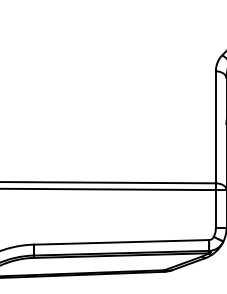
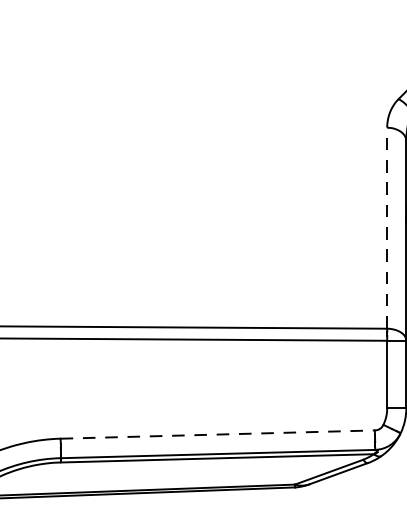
line: (215, 126) -> (386, 226), solid -> dashed
line: (121, 242) -> (217, 434), solid -> dashed

